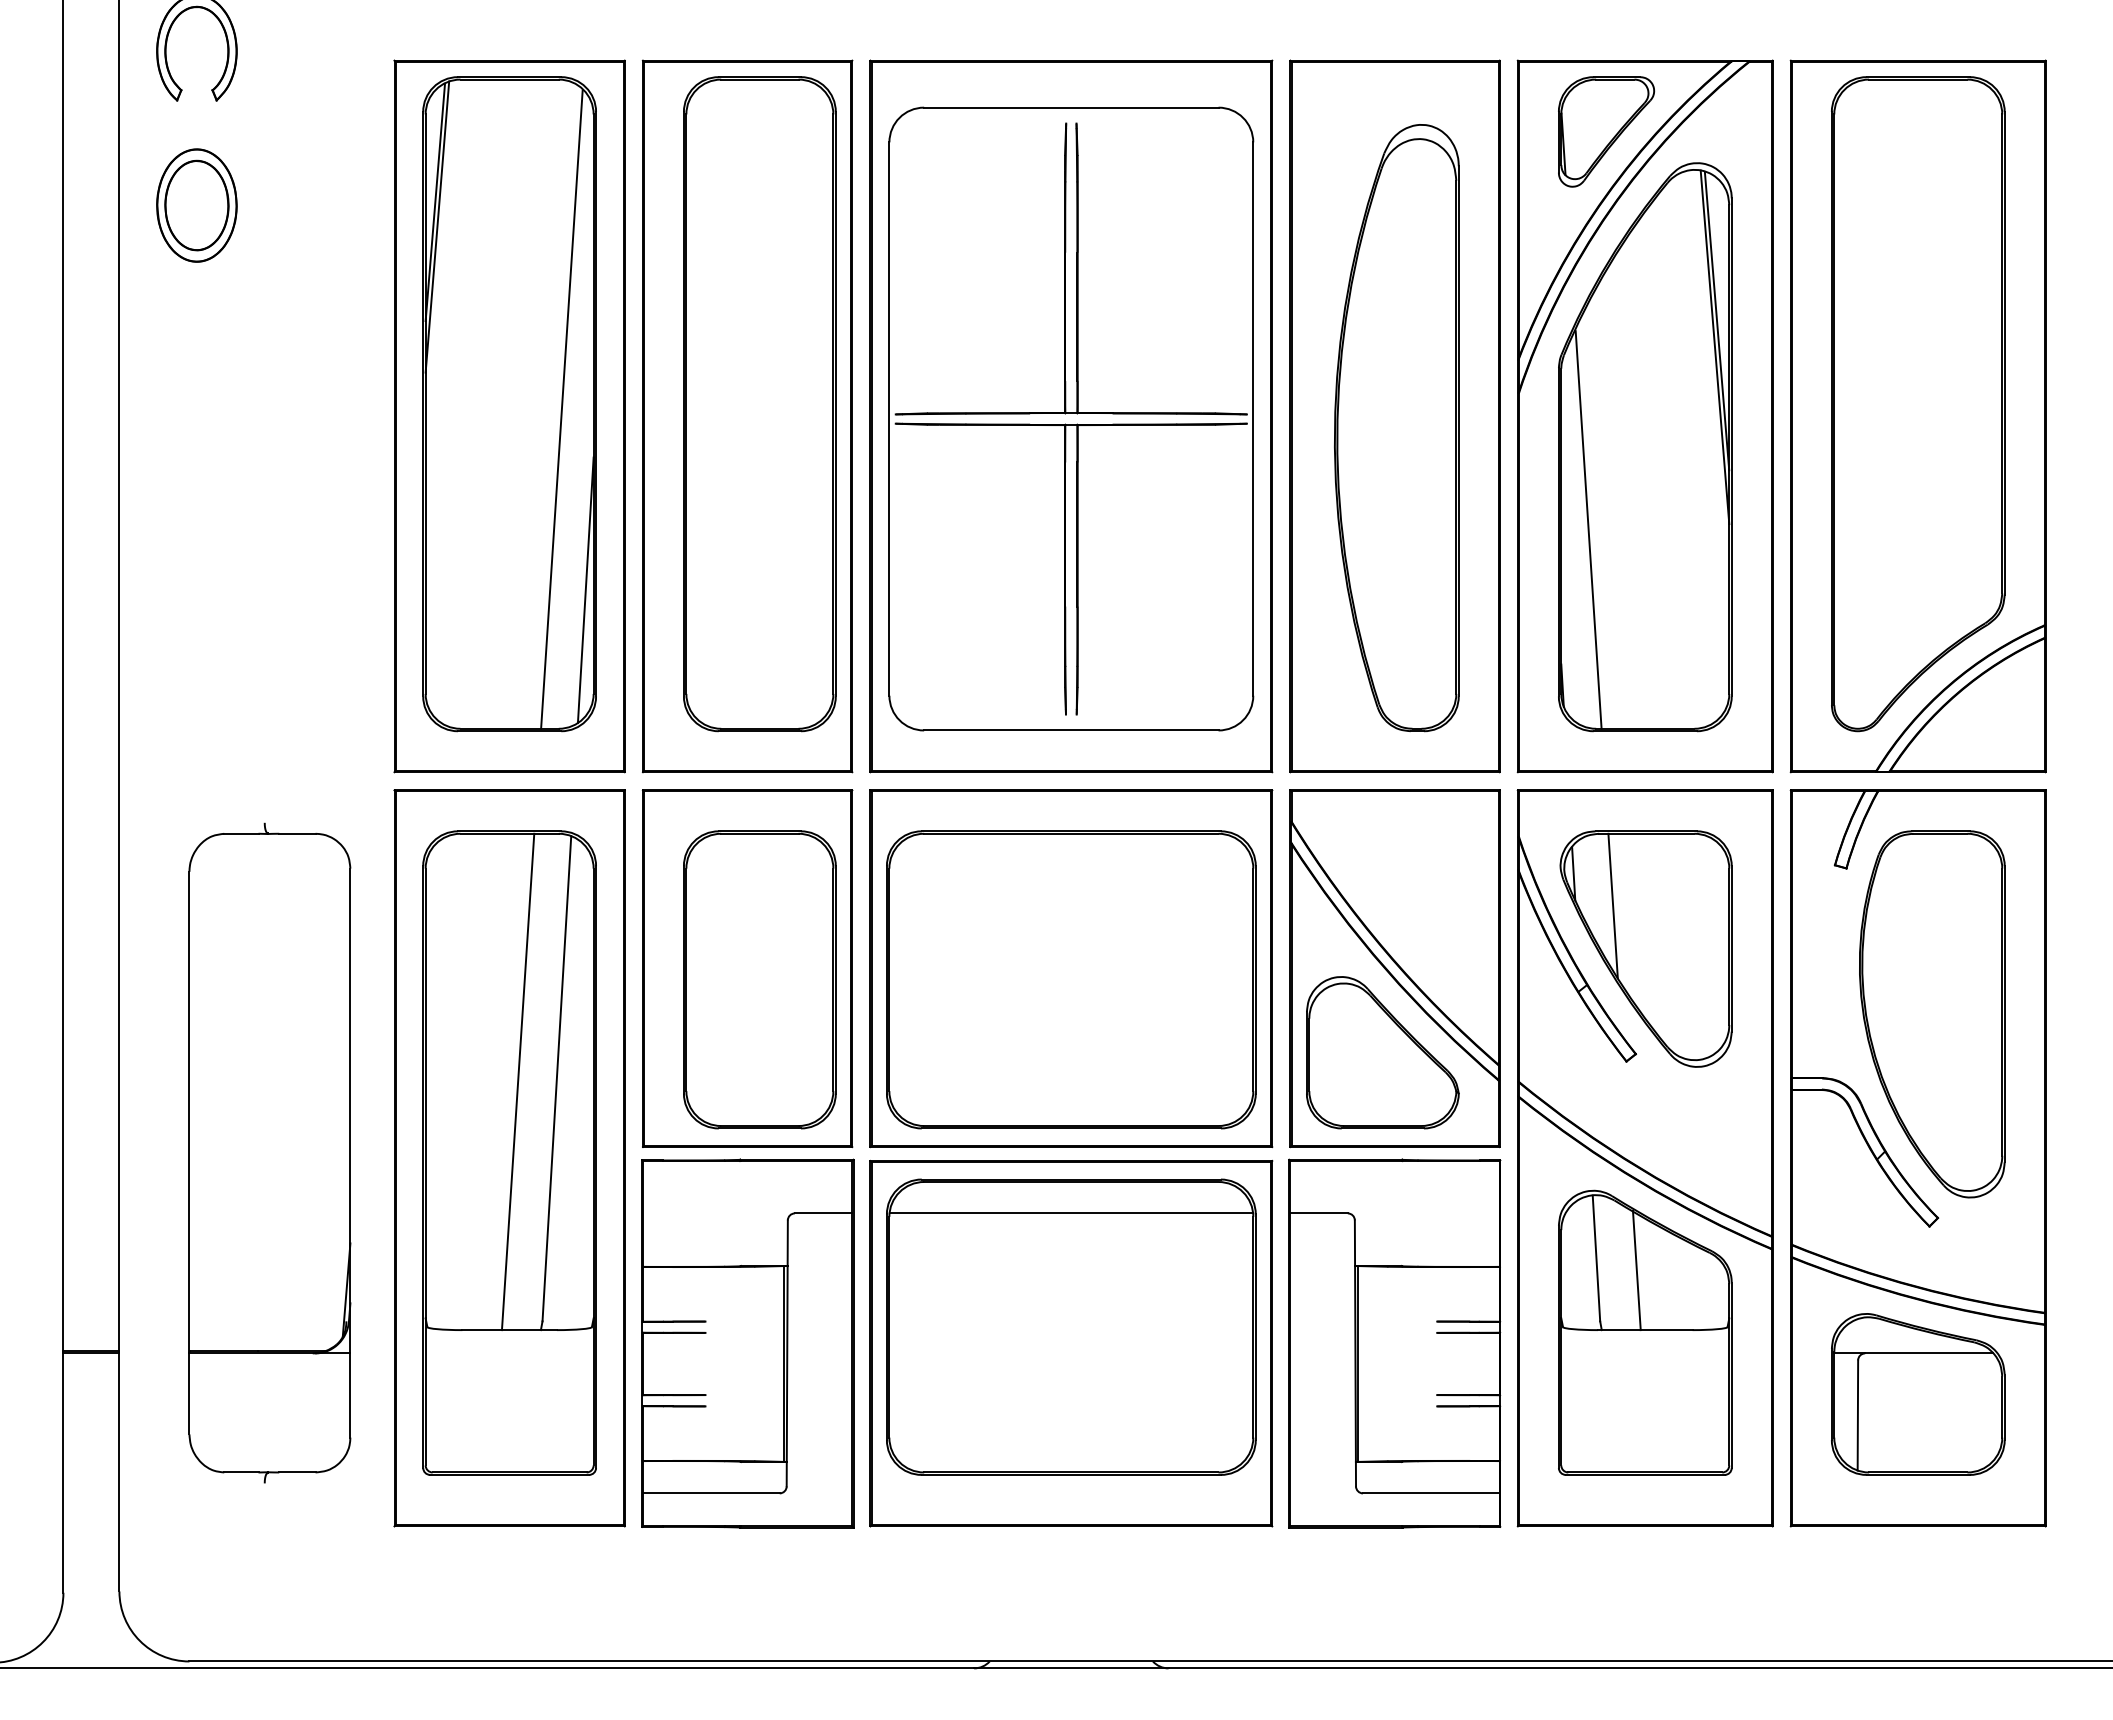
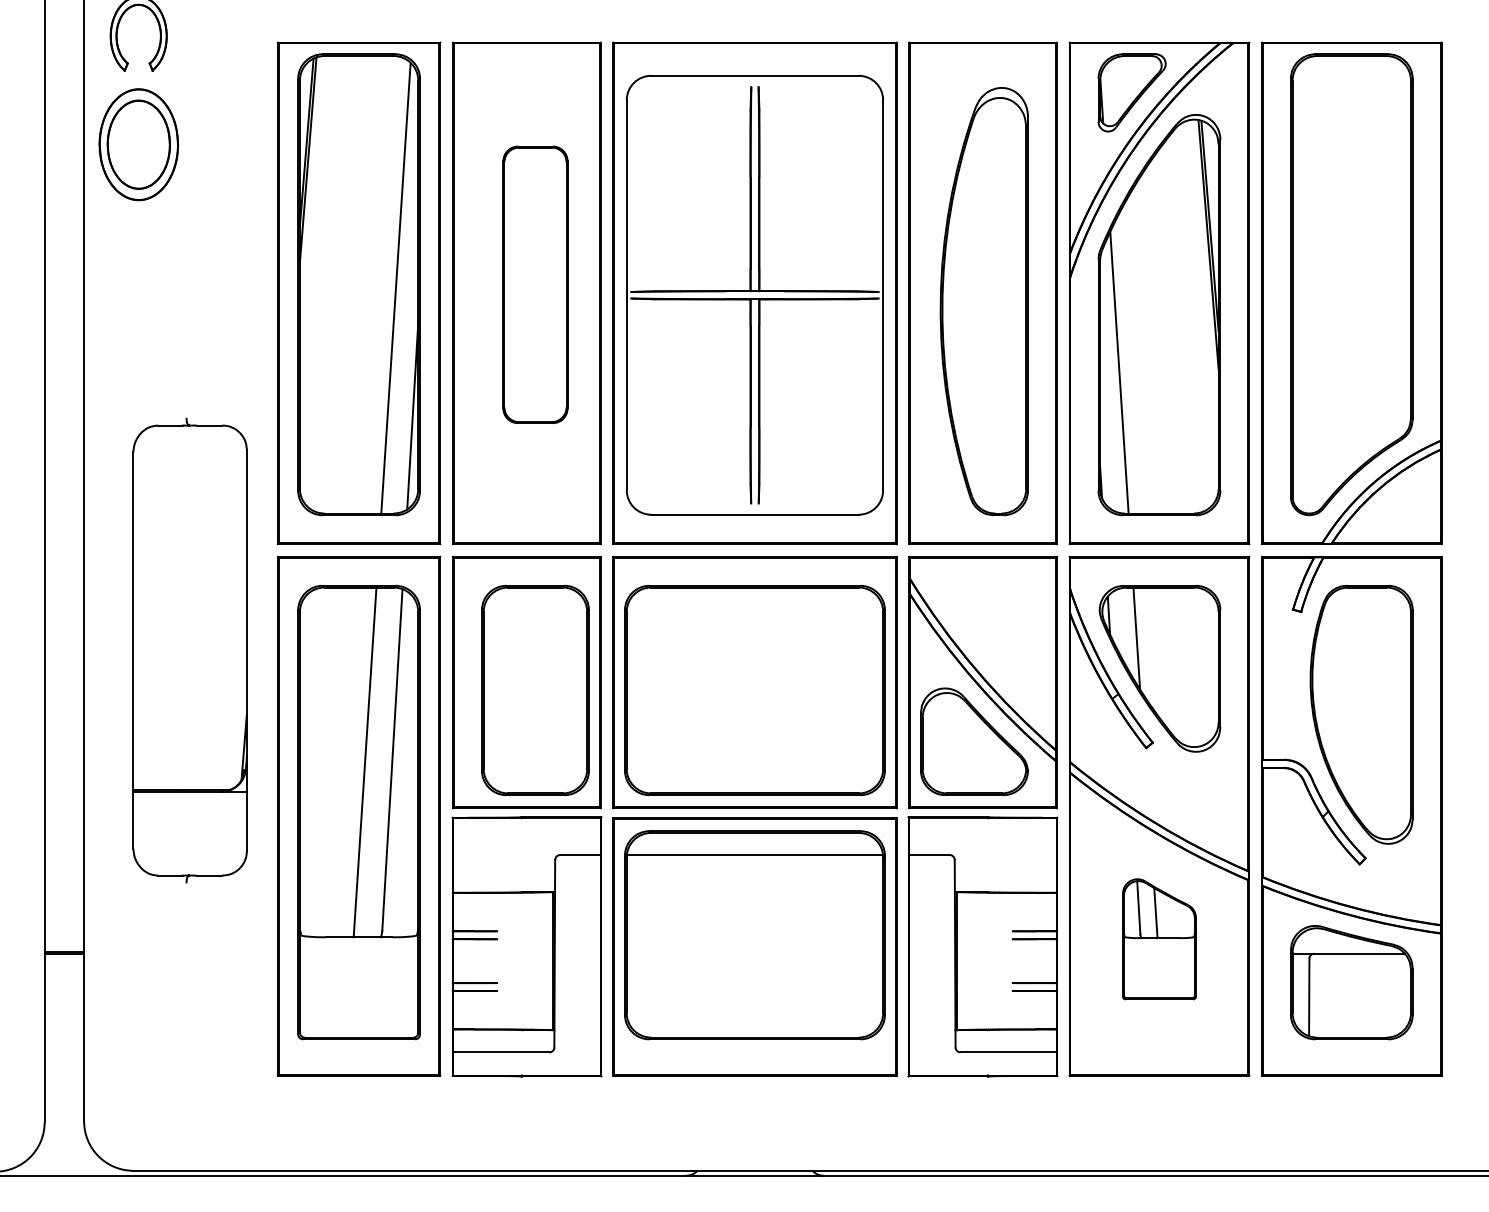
part: (196, 205) -> (138, 144), size x1.4
part: (759, 403) -> (535, 284), size x0.6
part: (268, 1153) -> (189, 650), moved
part: (1645, 1333) -> (1159, 939), size x0.6

